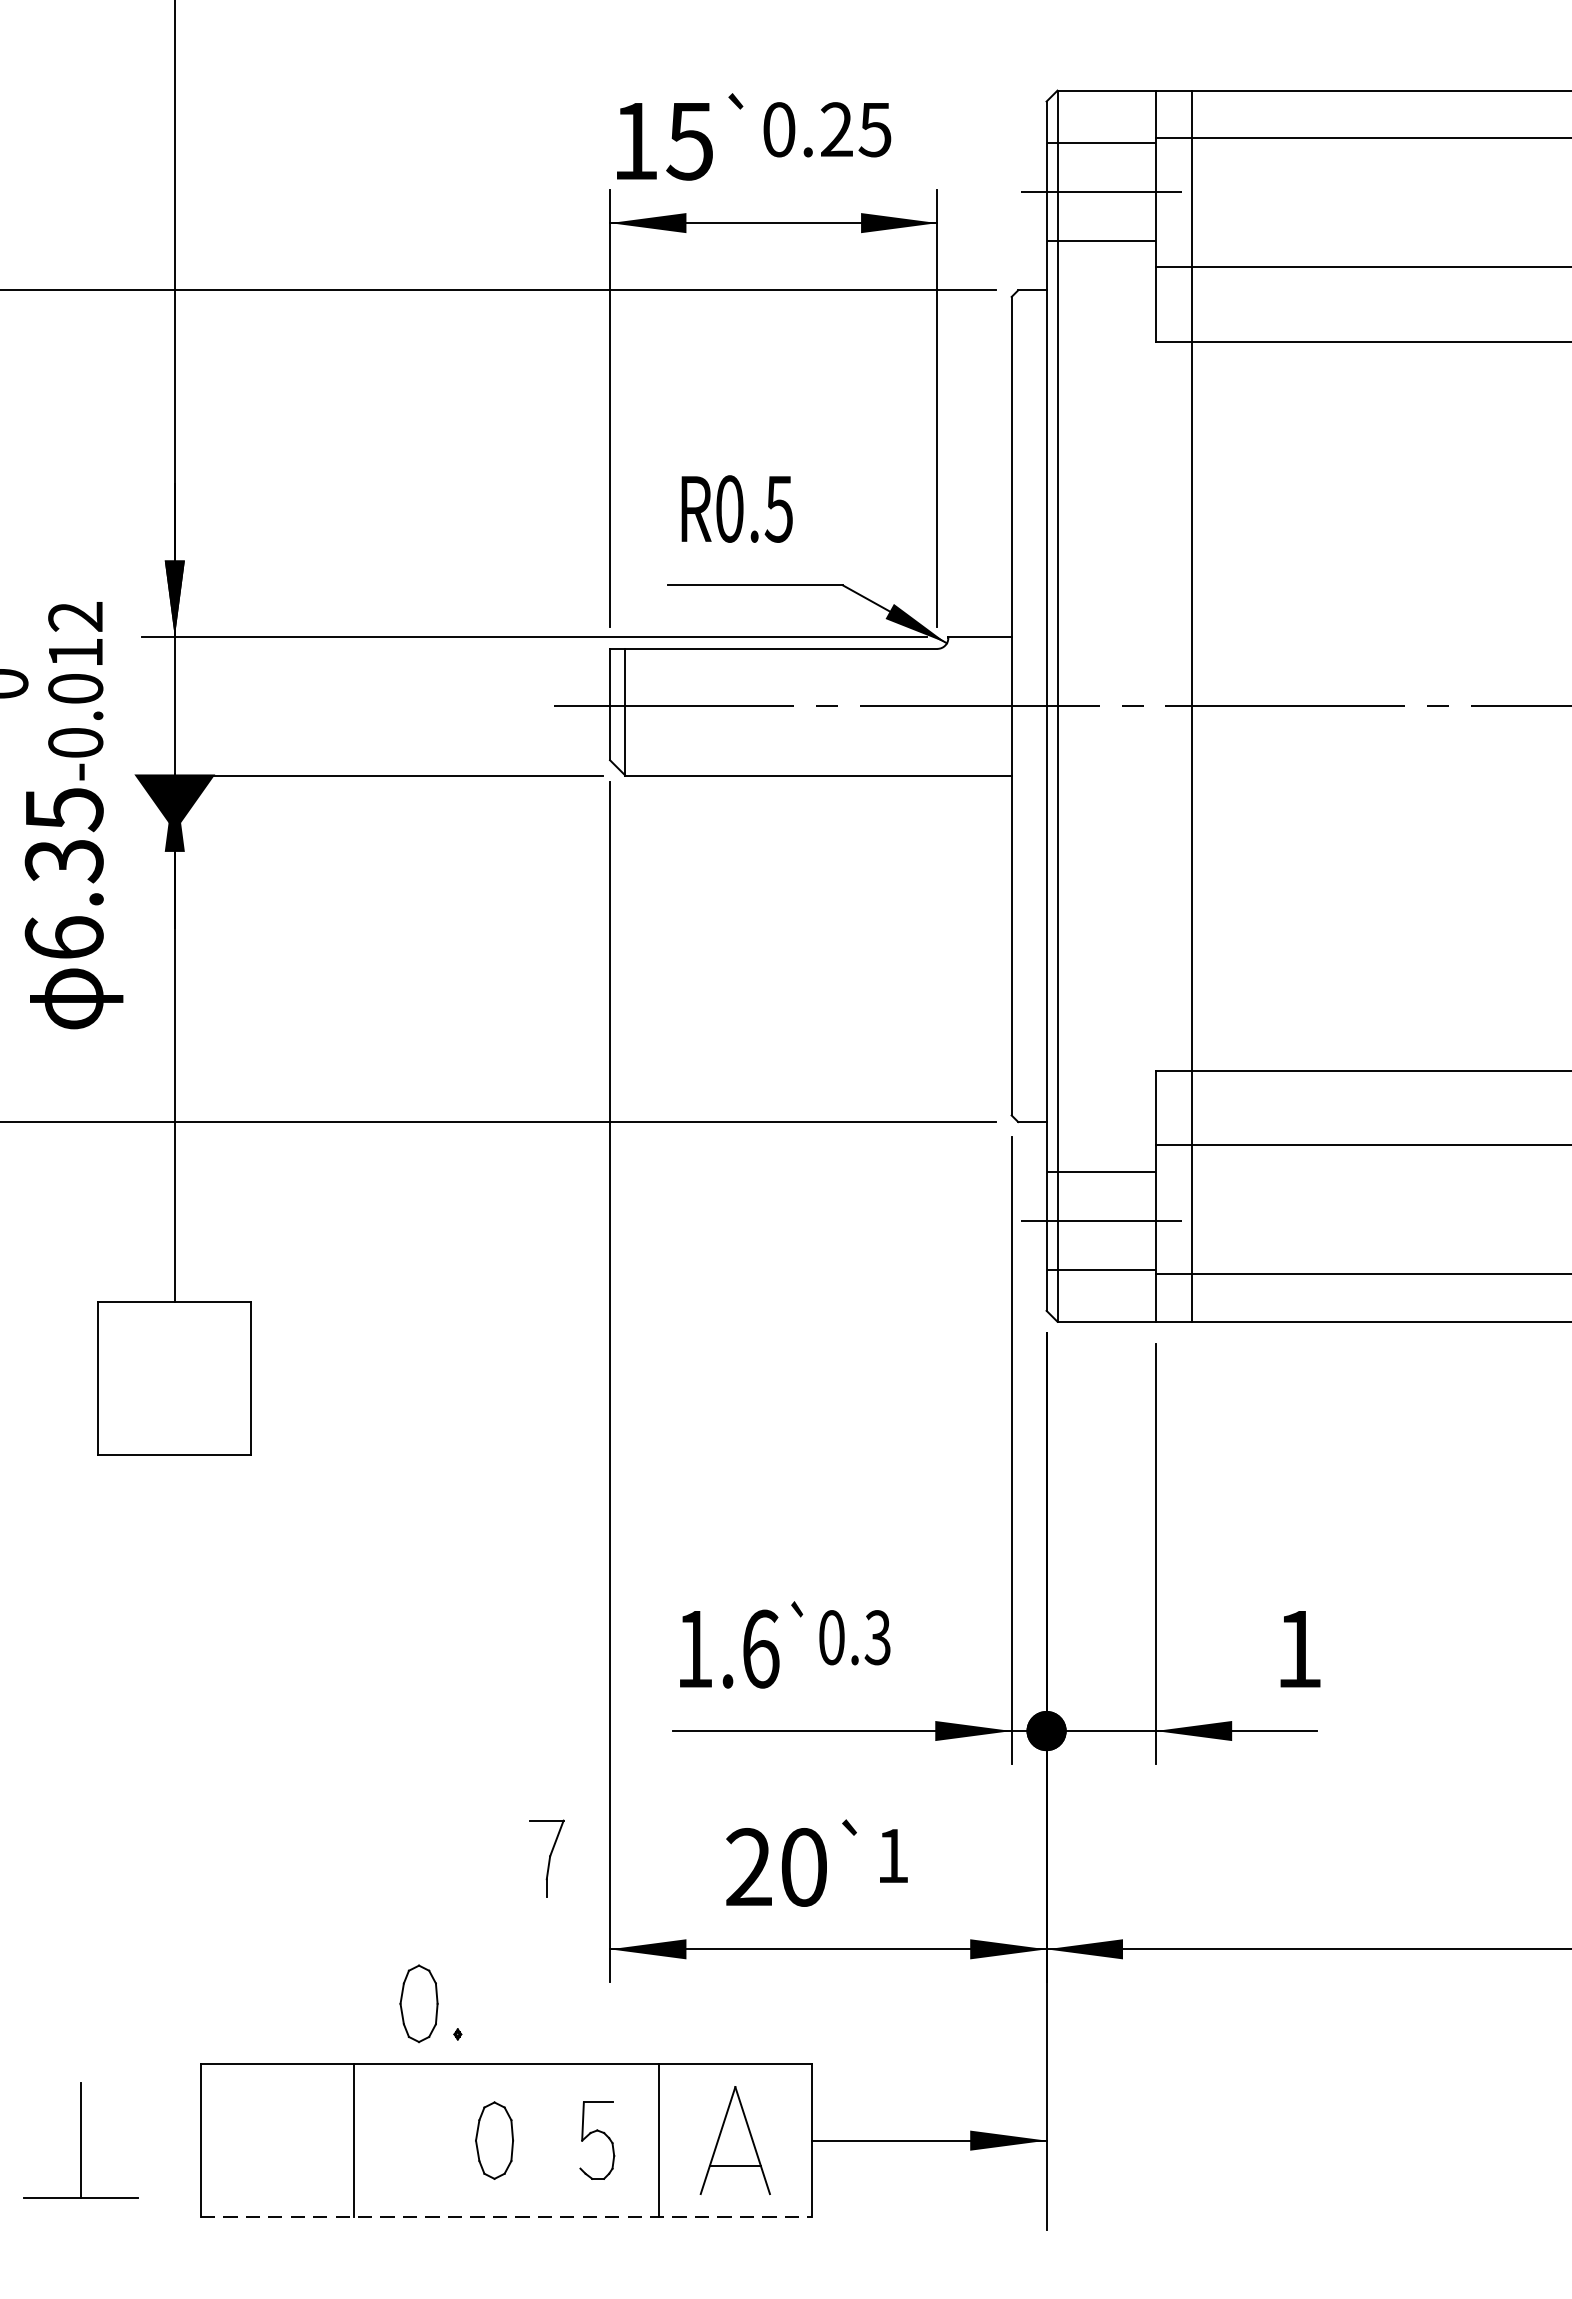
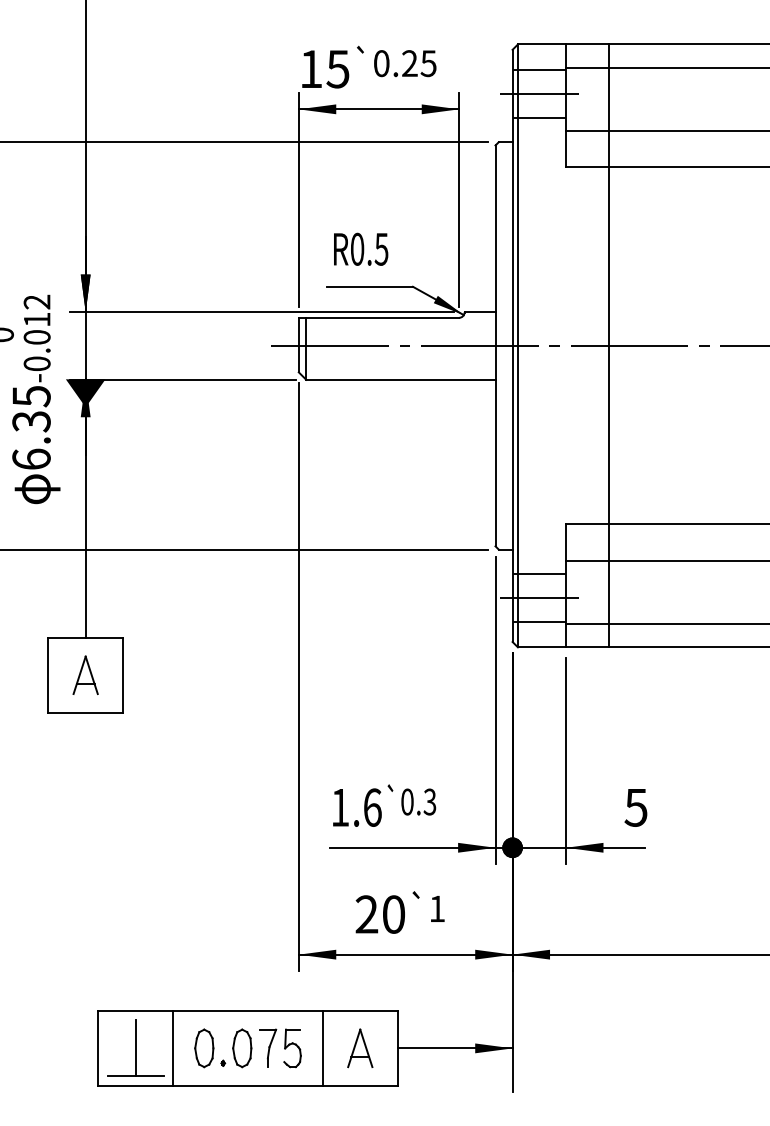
line: (1191, 705) -> (608, 345), moved
part: (174, 1377) -> (85, 674), added
text: (1297, 1648) -> (635, 807), 1 -> 5
part: (548, 1857) -> (268, 1047), moved
part: (431, 2004) -> (210, 1048), moved
part: (80, 2138) -> (135, 1047), moved
part: (735, 2140) -> (360, 1048), size x0.71
line: (507, 2216) -> (248, 1085), dashed -> solid

